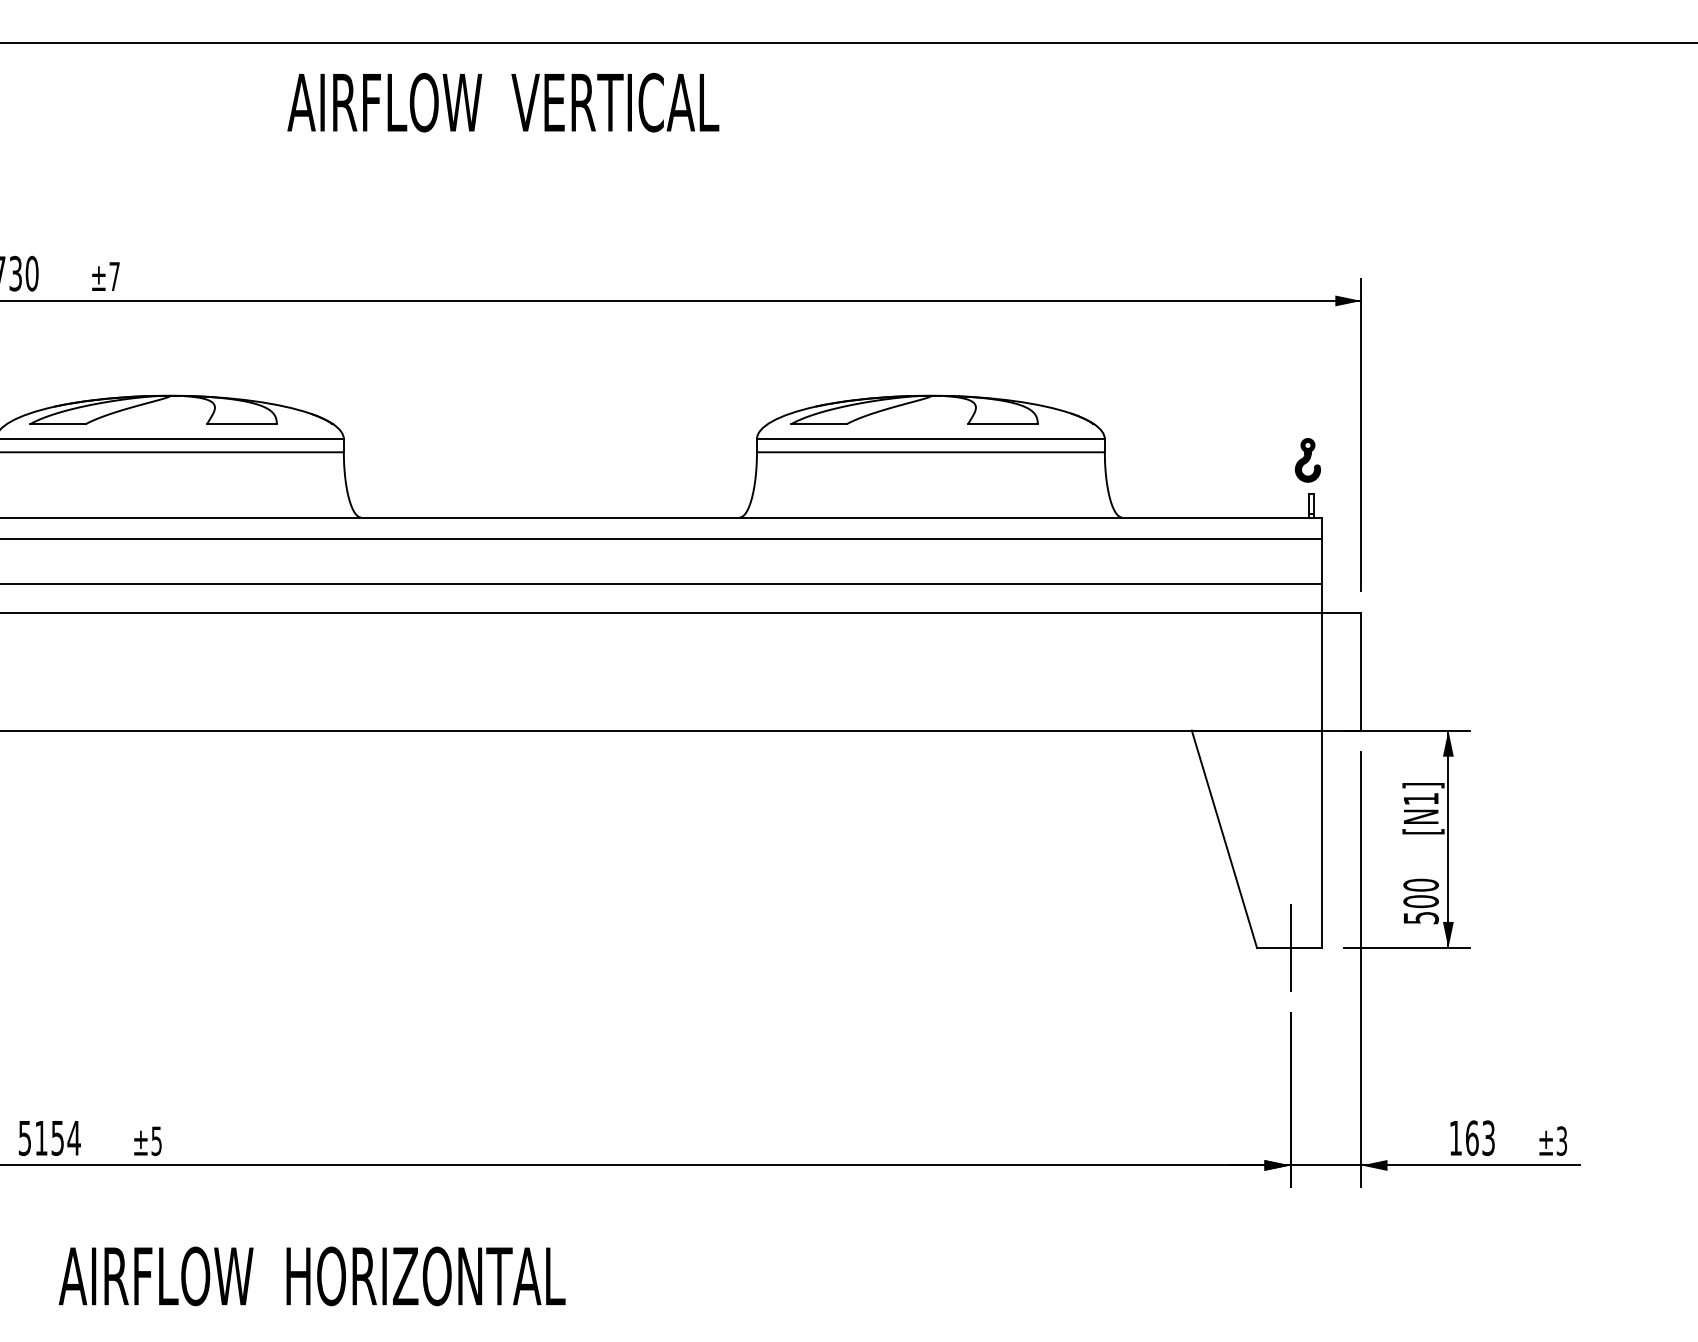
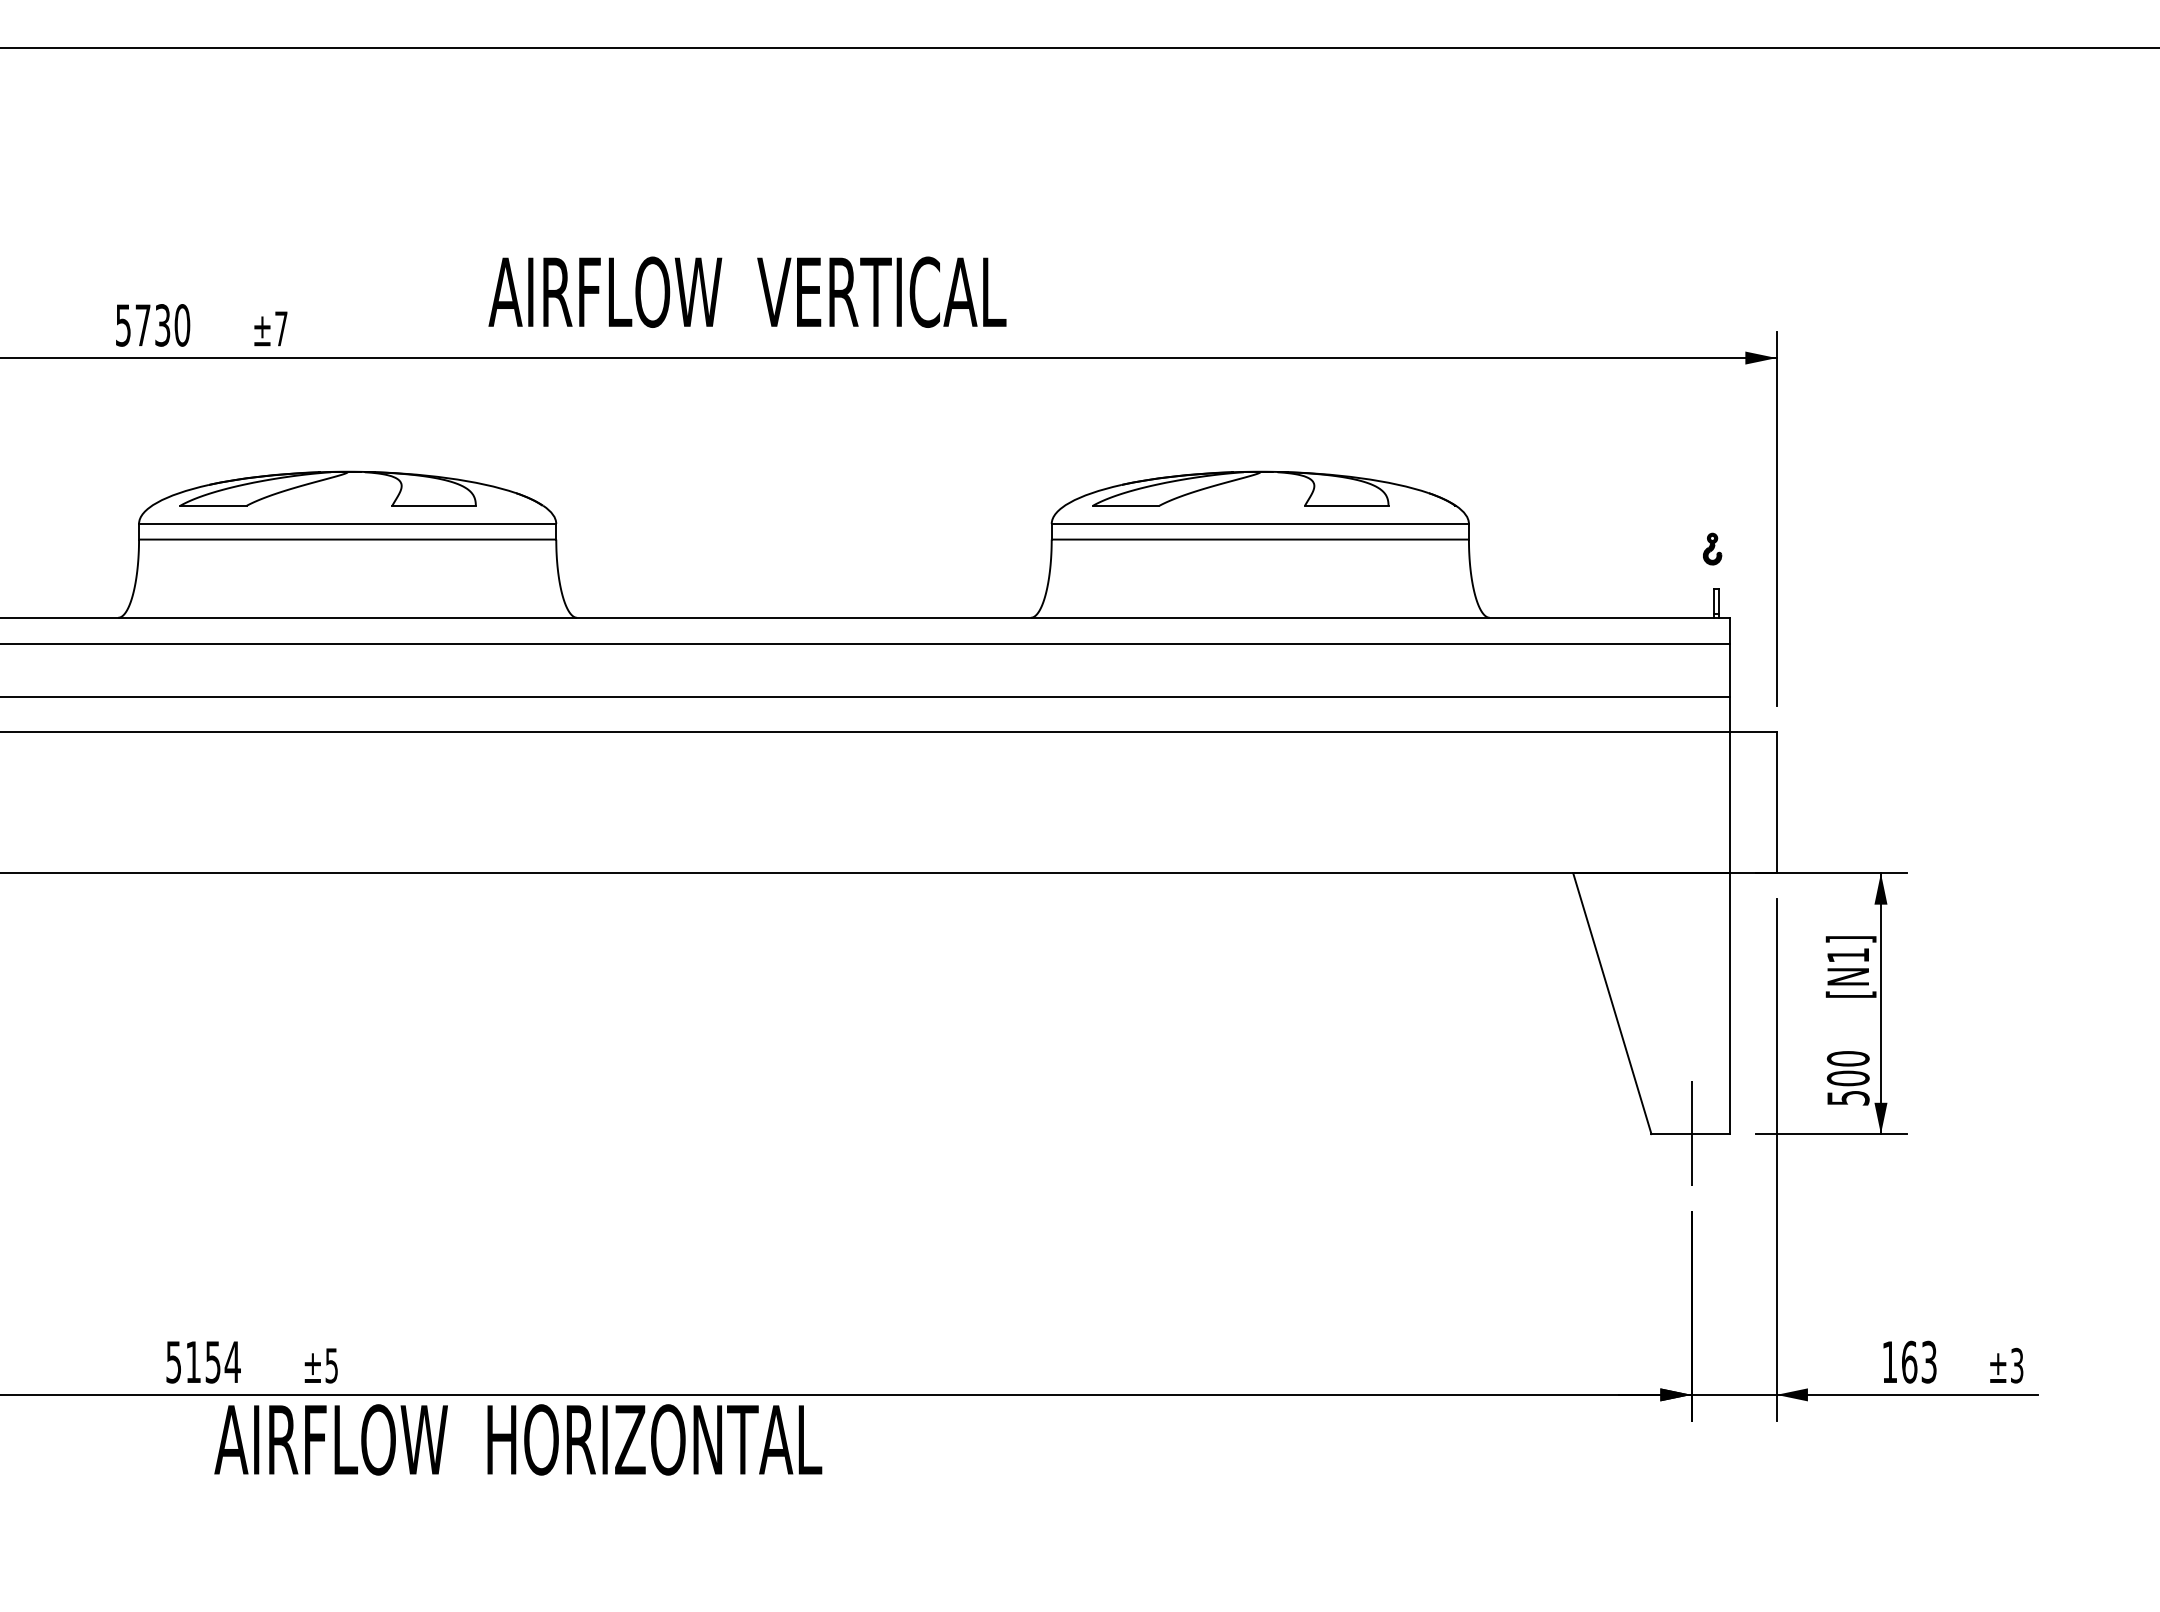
text: (503, 102) -> (747, 291), moved
part: (1307, 459) -> (1712, 548), size x0.6
text: (312, 1276) -> (518, 1439), moved

